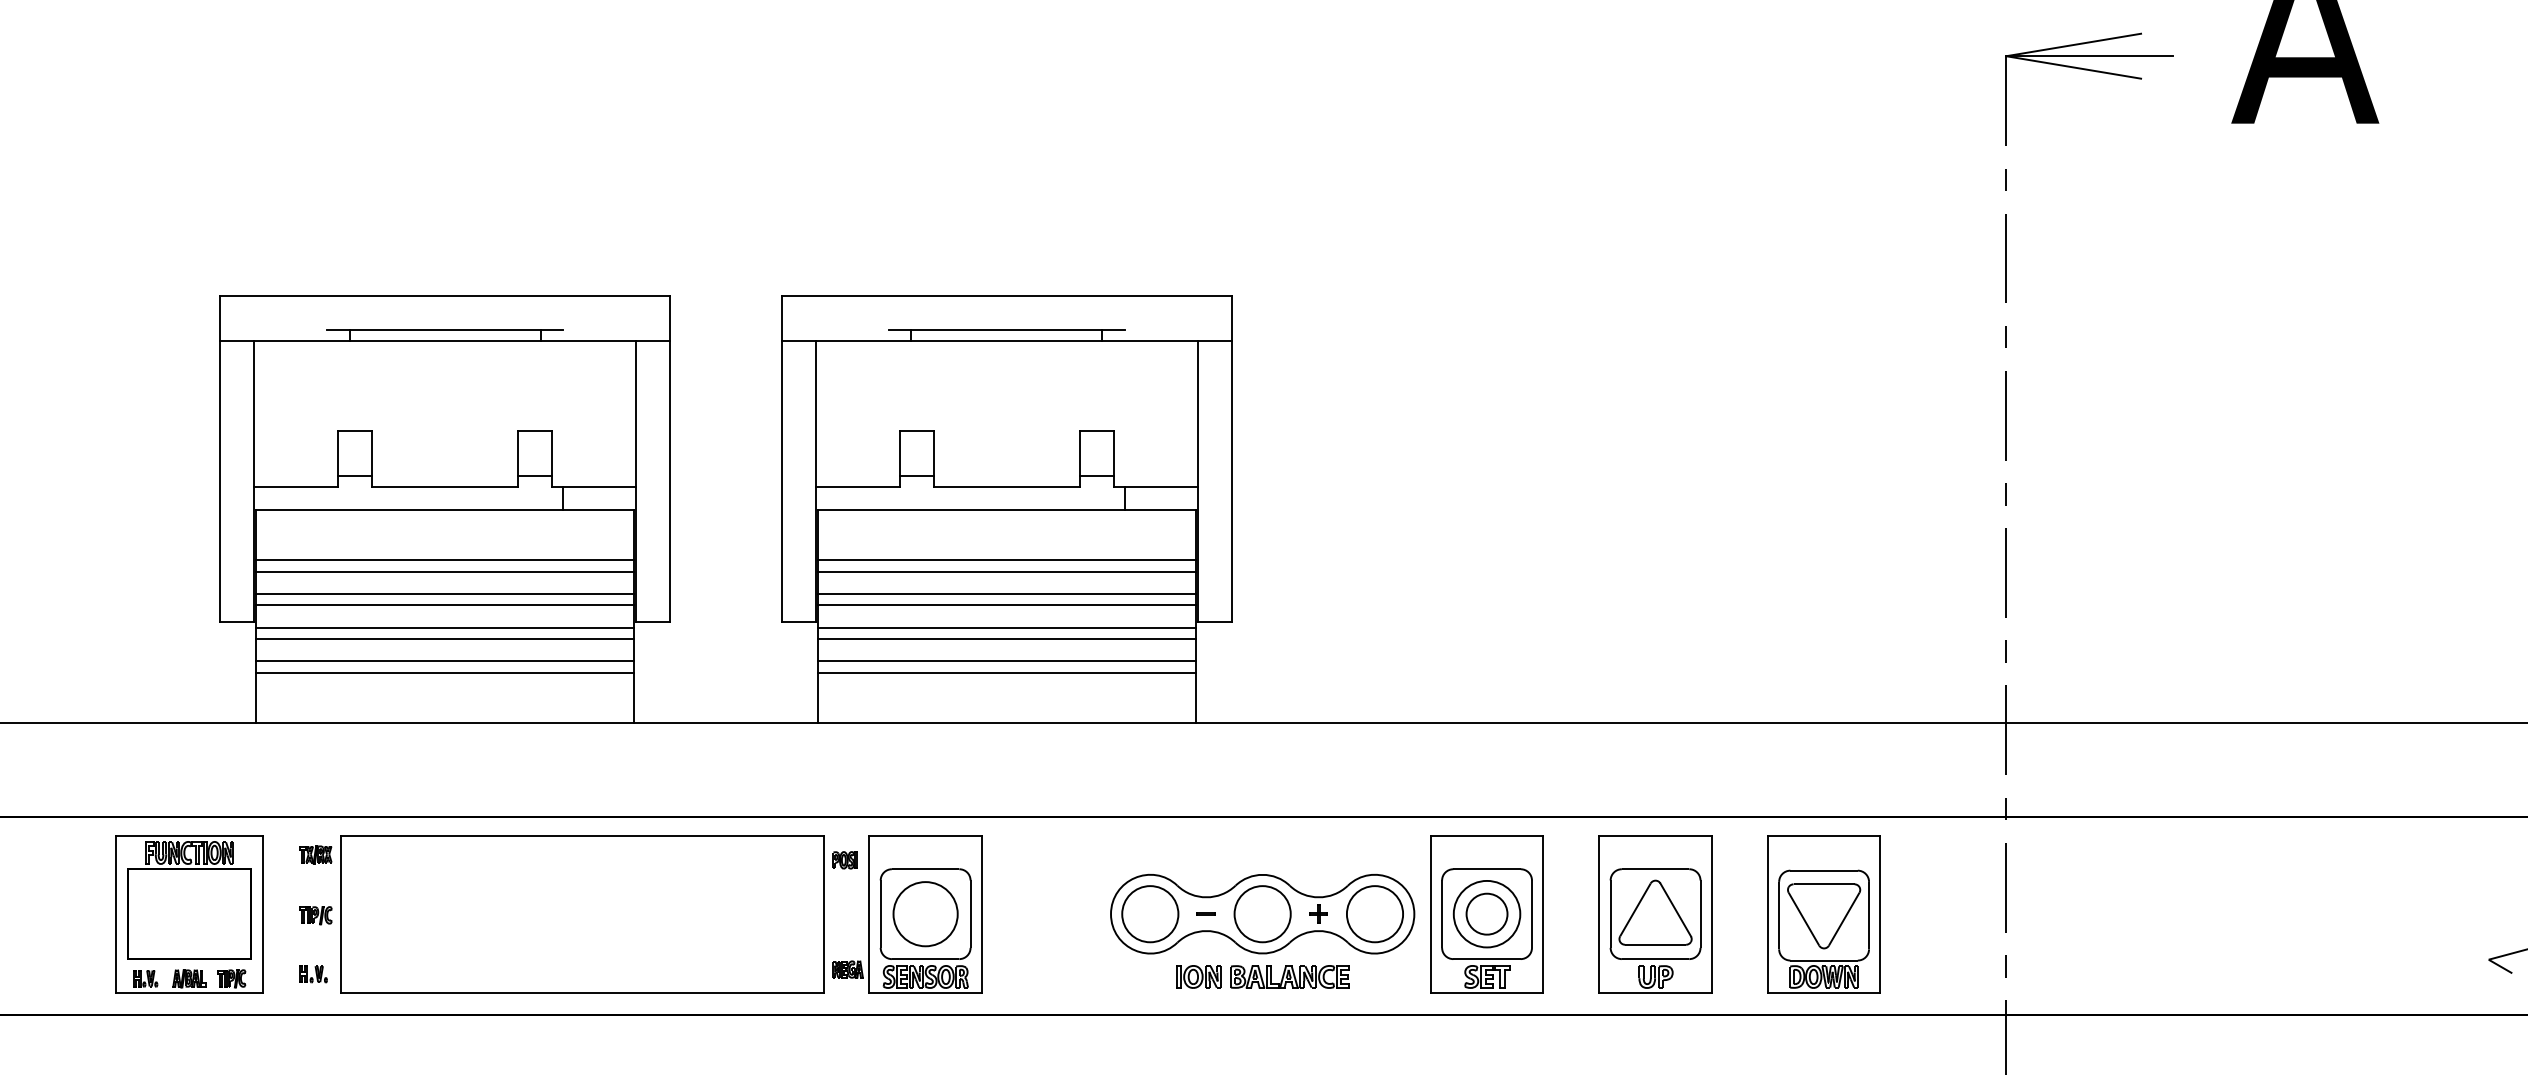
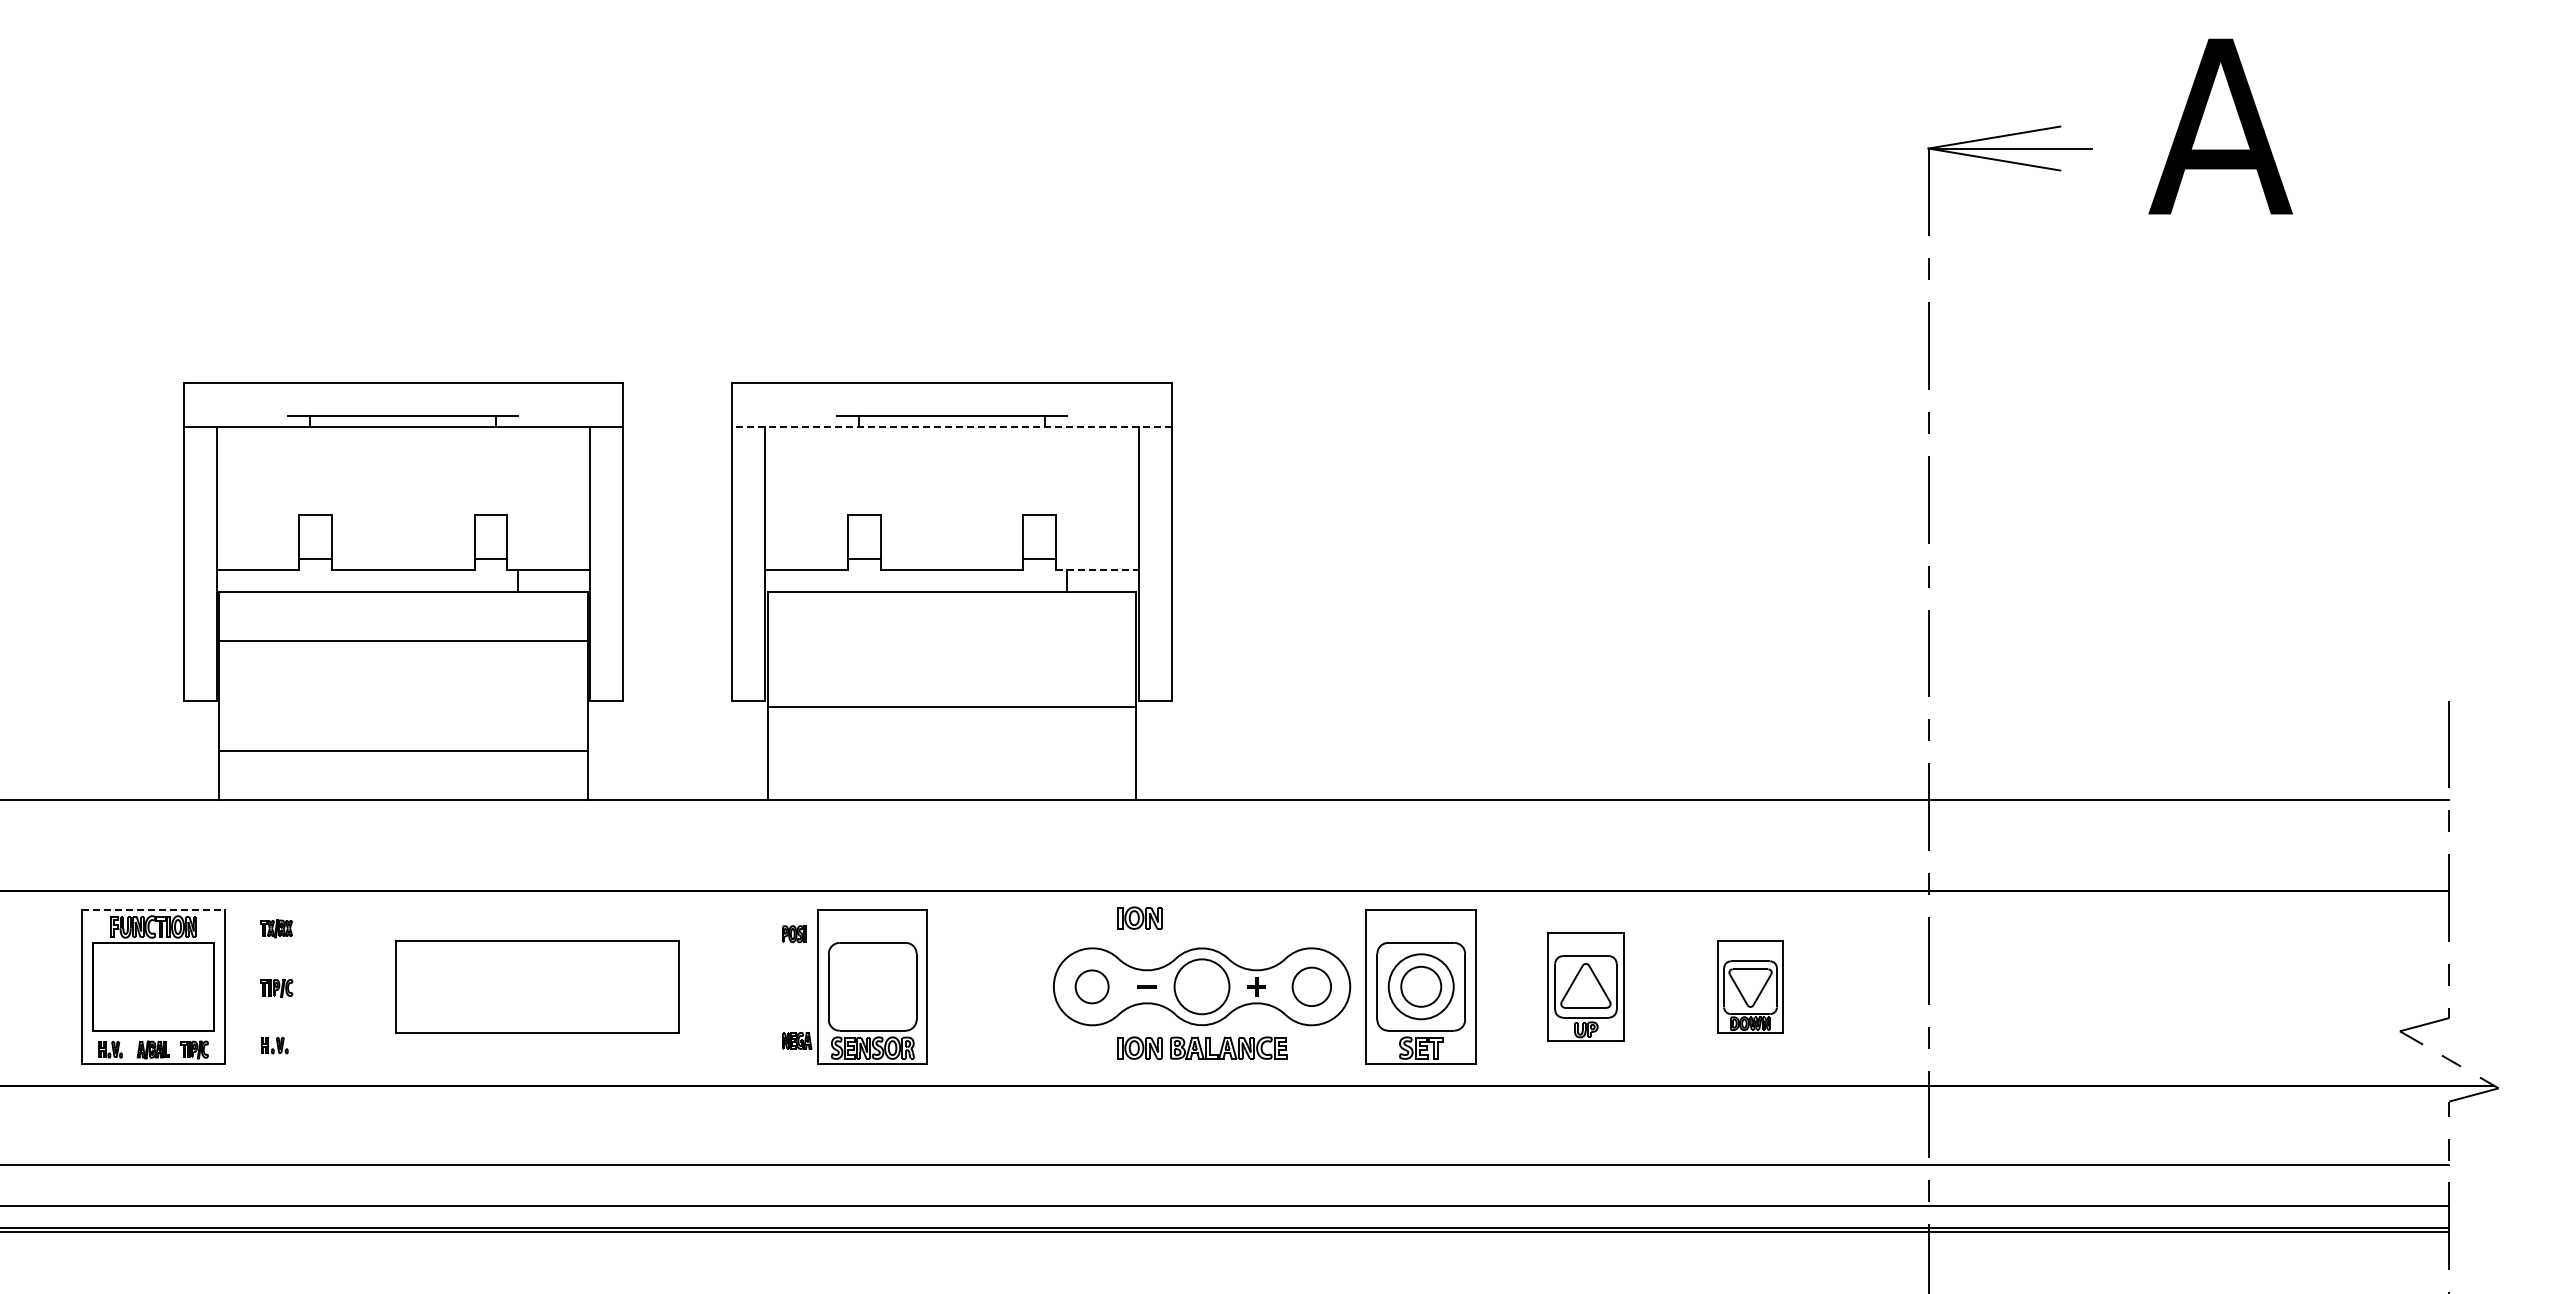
line: (1007, 340) -> (952, 426), solid -> dashed
line: (1155, 487) -> (1097, 569), solid -> dashed
line: (1006, 560) -> (951, 641), removed
line: (444, 572) -> (402, 652), removed
line: (1006, 572) -> (951, 652), removed
line: (444, 593) -> (402, 673), removed
line: (1006, 593) -> (951, 673), removed
line: (444, 604) -> (402, 684), removed
line: (1006, 604) -> (951, 684), removed
line: (444, 627) -> (402, 706), removed
line: (444, 638) -> (402, 717), removed
line: (1006, 638) -> (951, 717), removed
line: (444, 661) -> (402, 739), removed
line: (1006, 661) -> (951, 739), removed
line: (1006, 672) -> (951, 750), removed
line: (190, 835) -> (154, 909), solid -> dashed
part: (1198, 843) -> (1139, 917), added
part: (582, 913) -> (537, 986), size x0.6
part: (925, 913) -> (872, 986), removed
part: (1149, 913) -> (1091, 986), size x0.6
part: (1374, 913) -> (1311, 986), size x0.7
part: (1655, 913) -> (1585, 986), size x0.7
part: (1824, 913) -> (1750, 986), size x0.6

